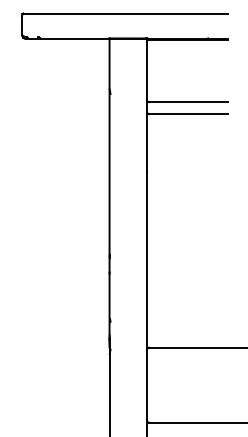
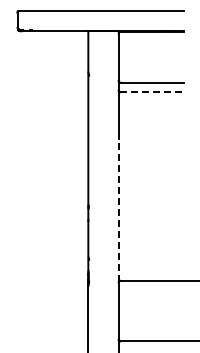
line: (189, 114) -> (152, 92), solid -> dashed
line: (146, 260) -> (118, 210), solid -> dashed

